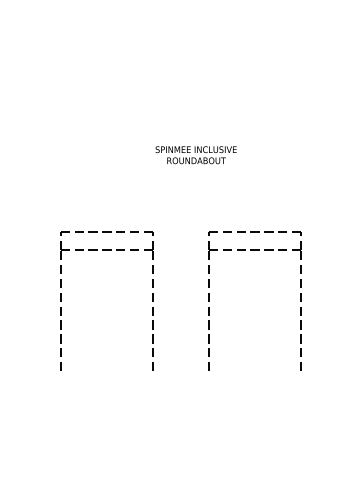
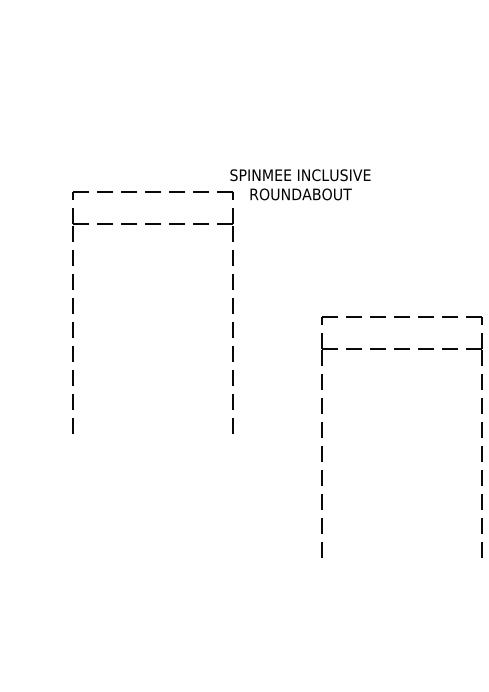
part: (61, 300) -> (74, 311), moved

